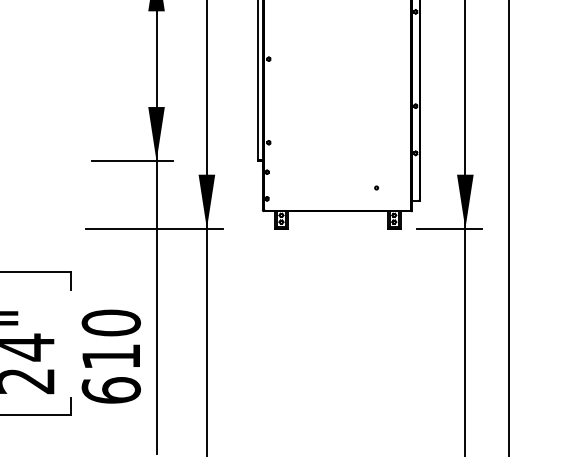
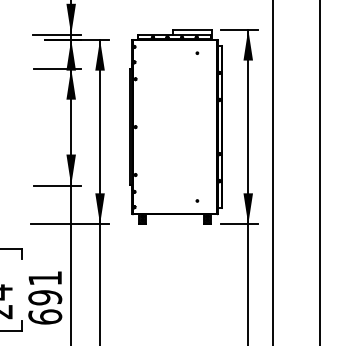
text: (111, 338) -> (45, 287), 610 -> 691

